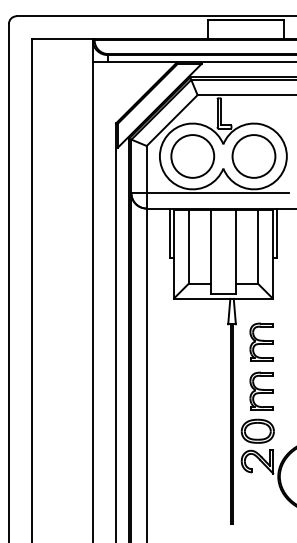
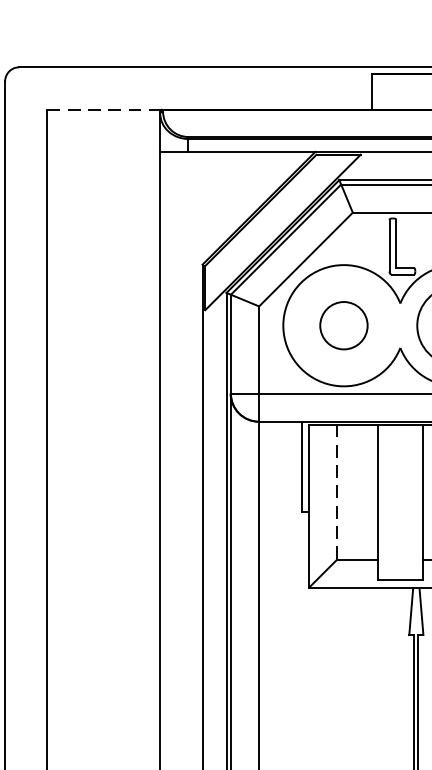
line: (62, 39) -> (103, 110), solid -> dashed
circle: (192, 156) -> (343, 325), size x0.6
line: (188, 246) -> (336, 491), solid -> dashed

